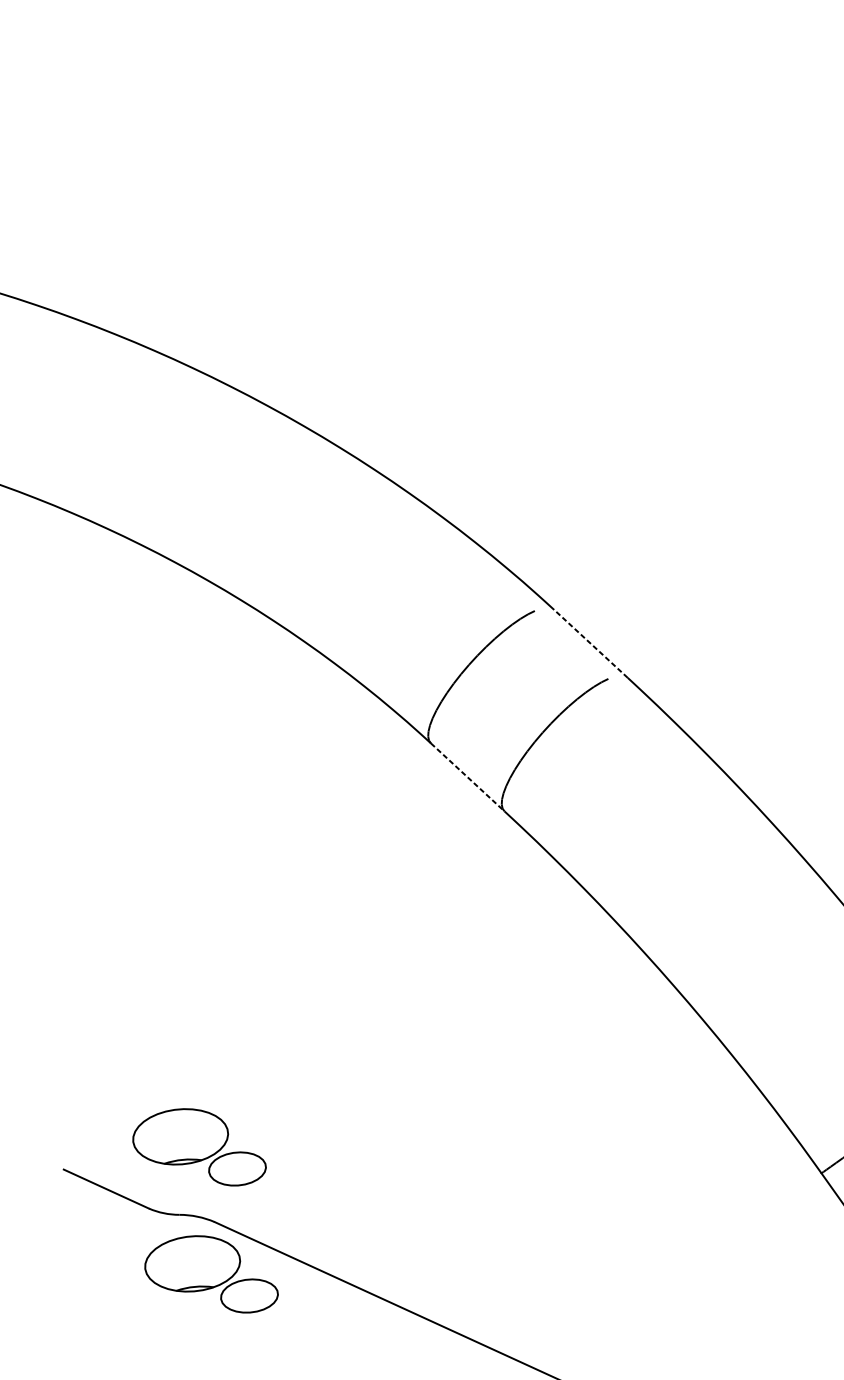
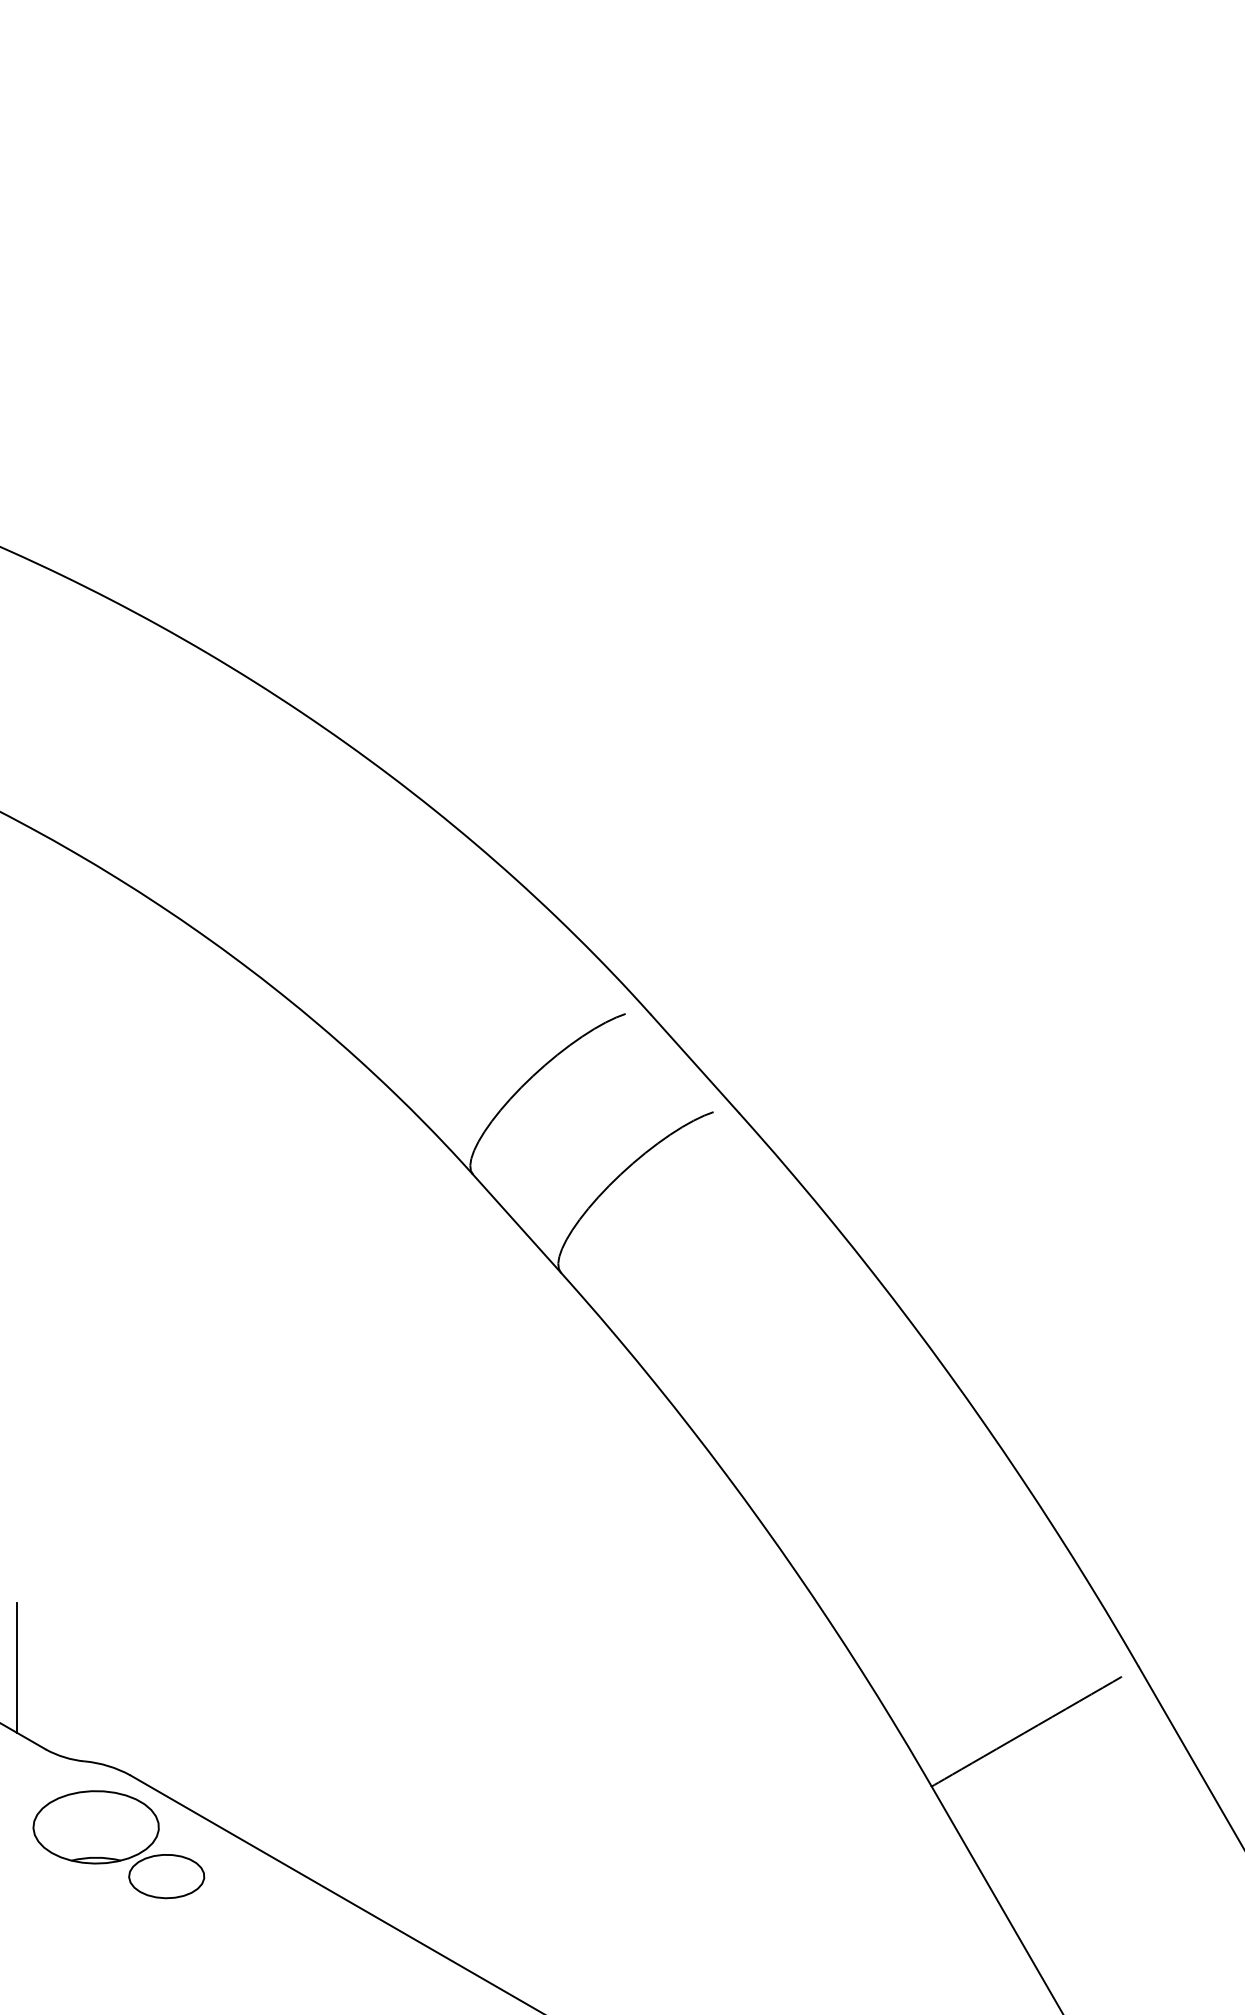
line: (591, 643) -> (695, 1063), dashed -> solid
line: (468, 777) -> (517, 1223), dashed -> solid
line: (120, 1148) -> (16, 1667), added
part: (198, 1148) -> (118, 1676), removed

